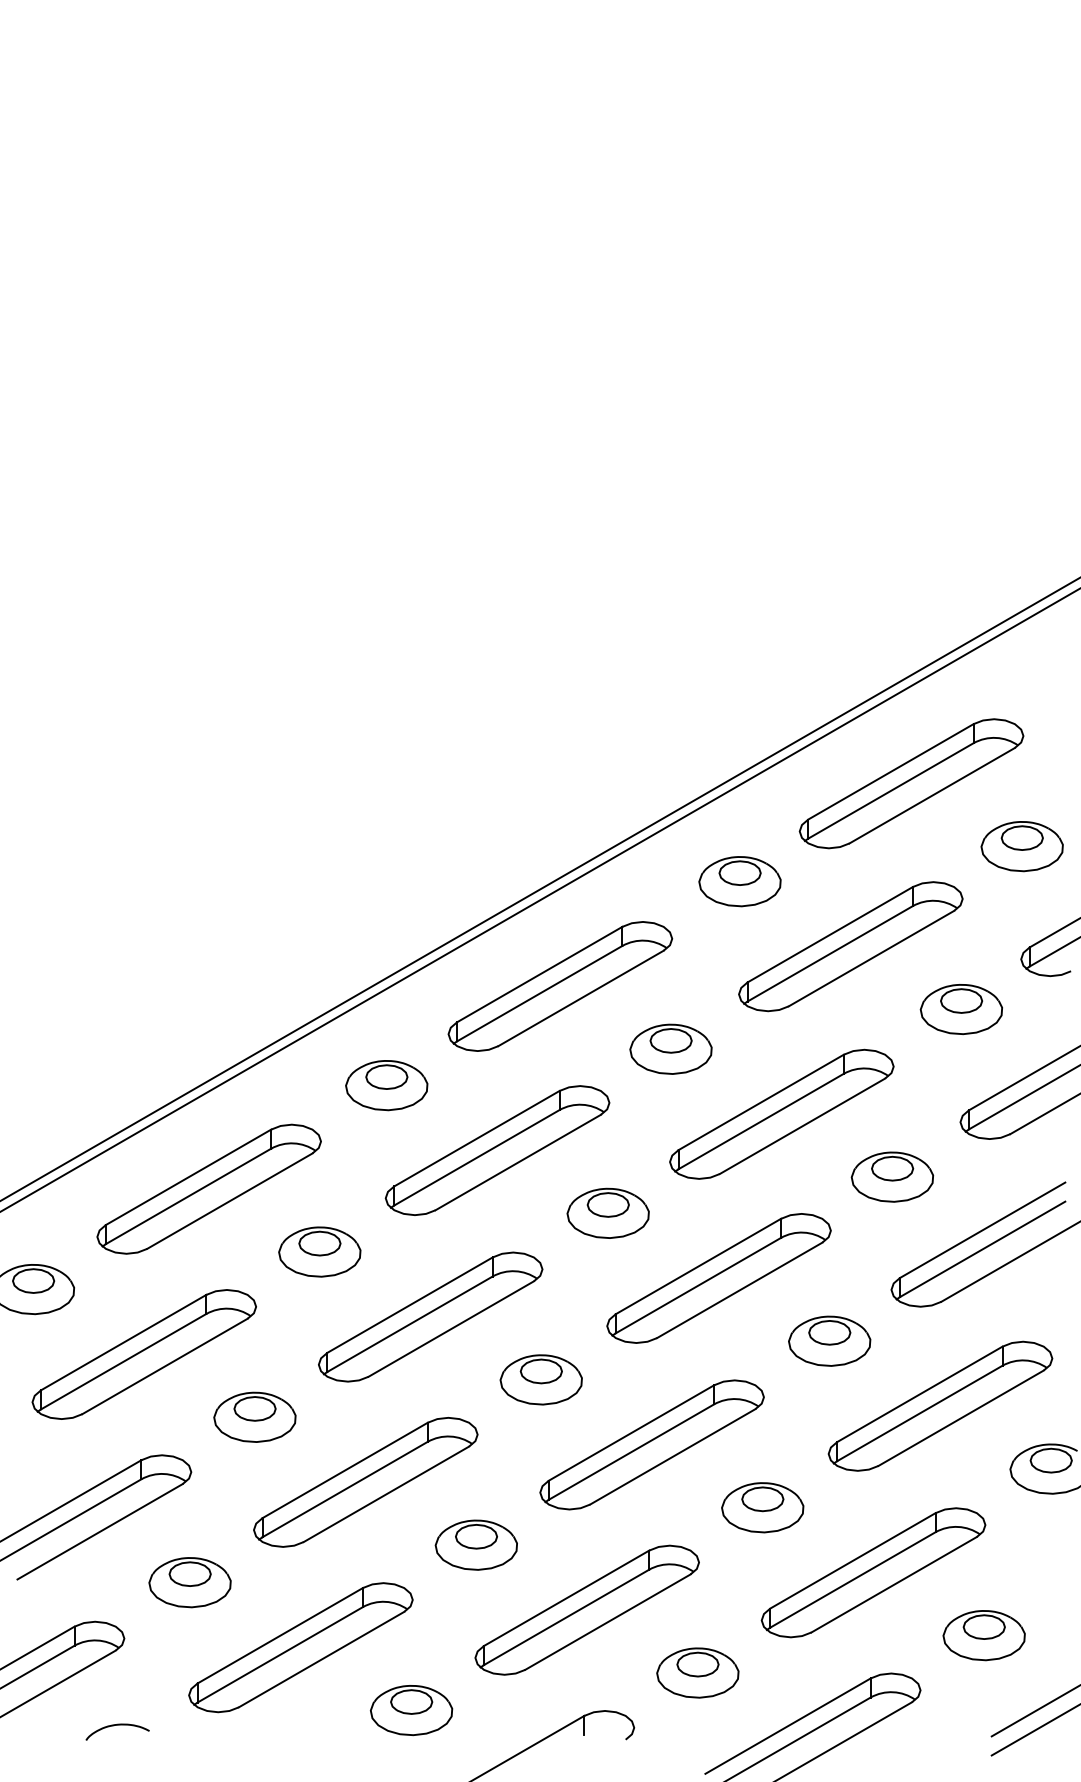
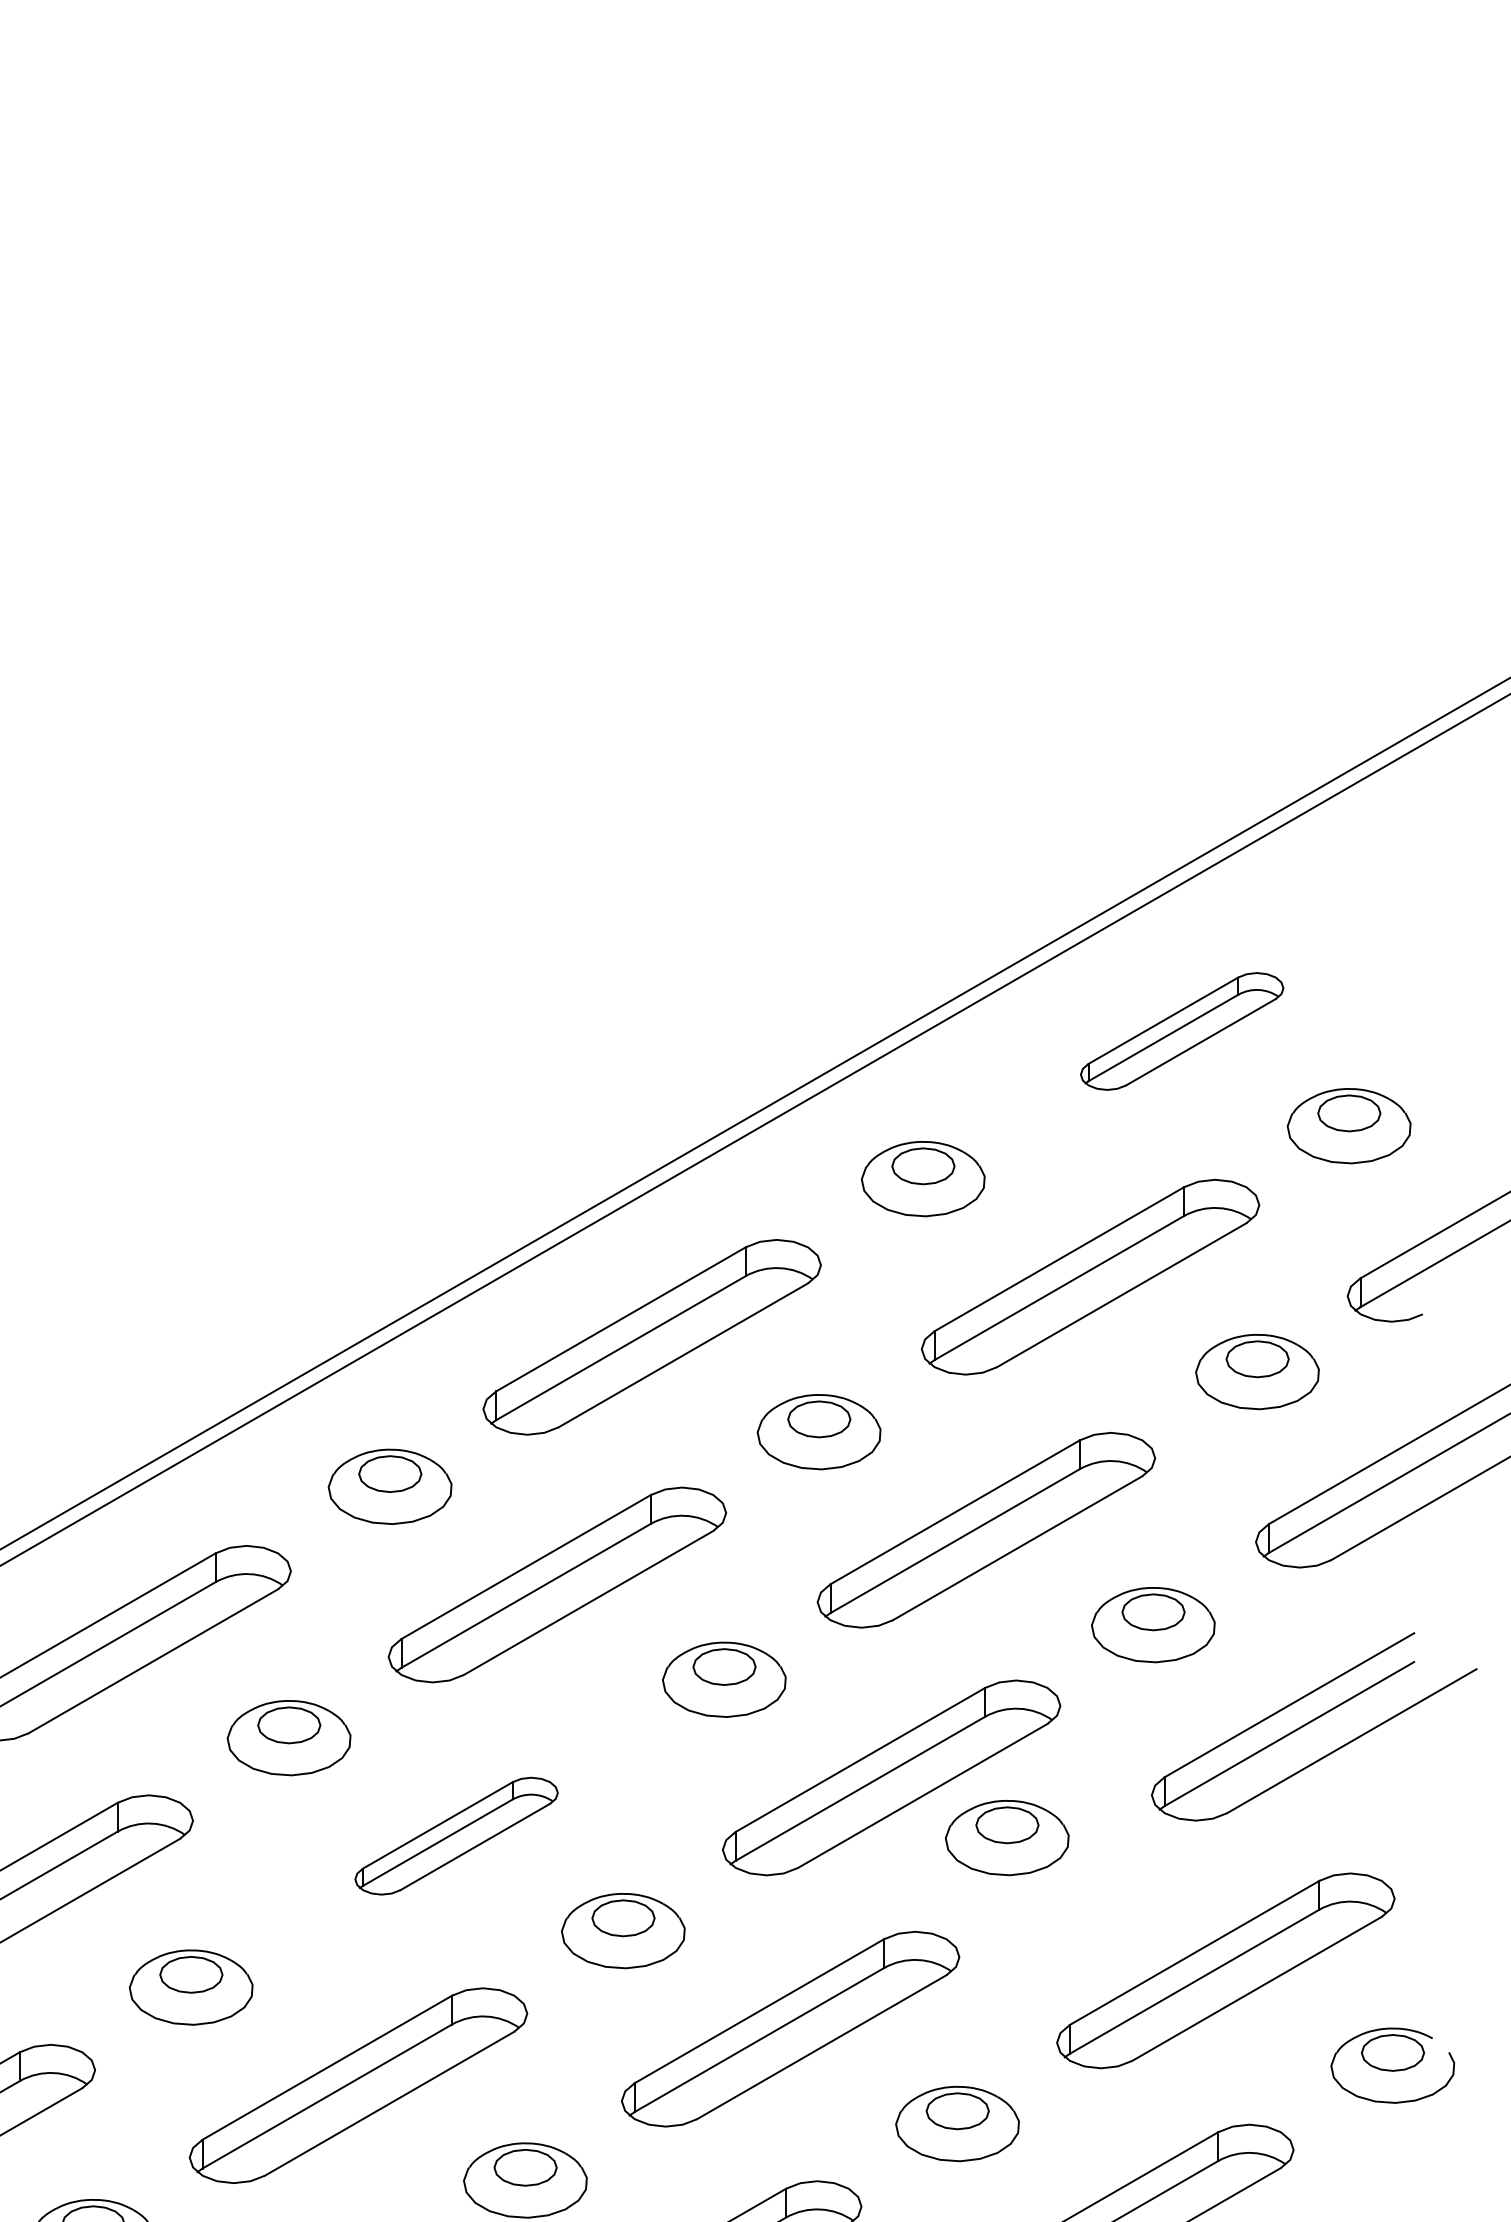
part: (911, 783) -> (1182, 1030), size x0.6
part: (430, 1316) -> (456, 1835), size x0.6
part: (829, 1340) -> (1007, 1836), moved

